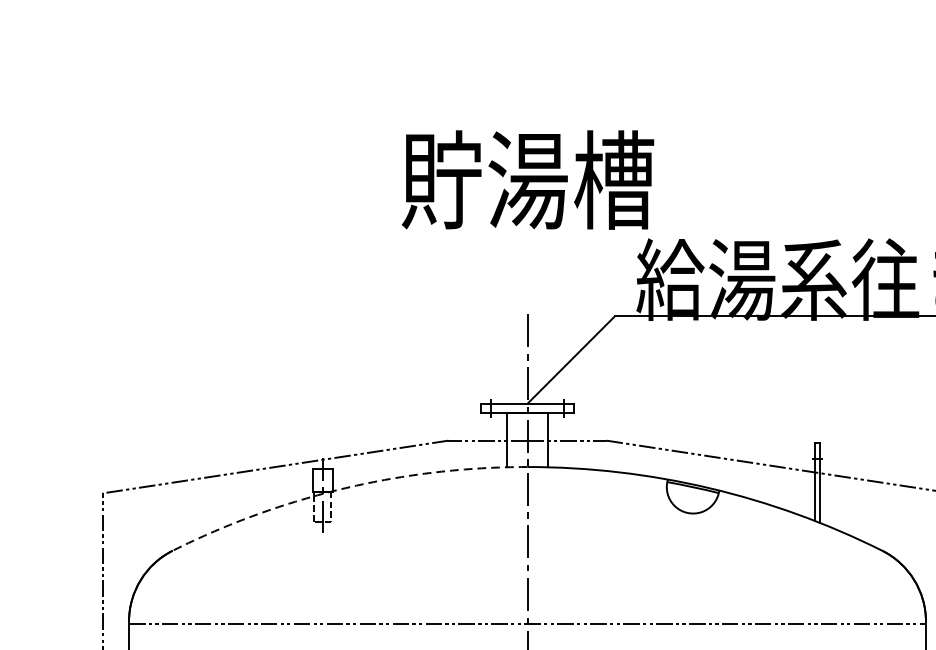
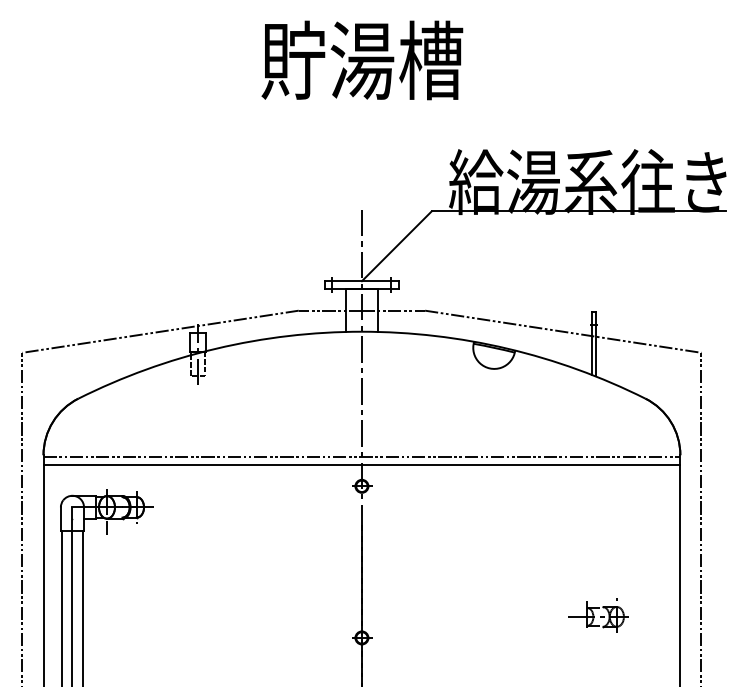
text: (528, 180) -> (362, 60), moved
arc: (345, 487) -> (216, 348), dashed -> solid
line: (526, 634) -> (361, 465), added

